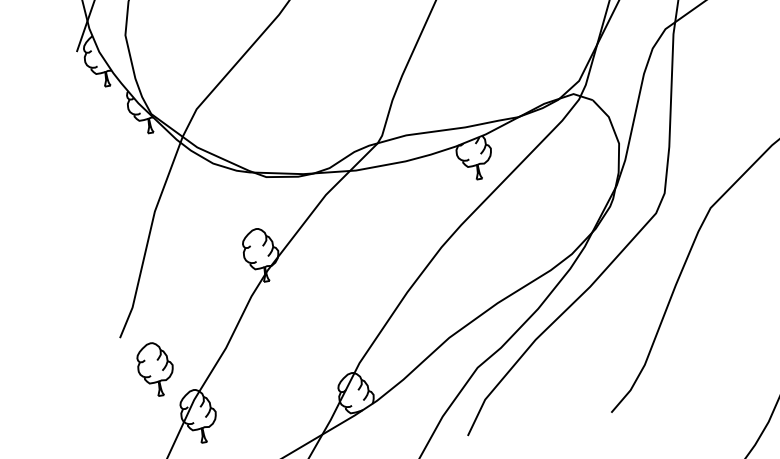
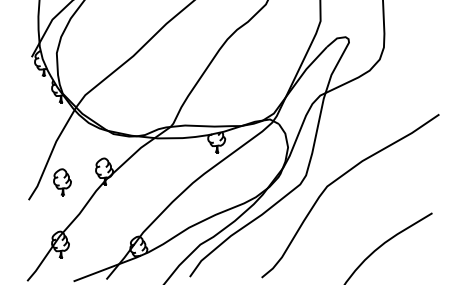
part: (155, 369) -> (62, 182), moved

